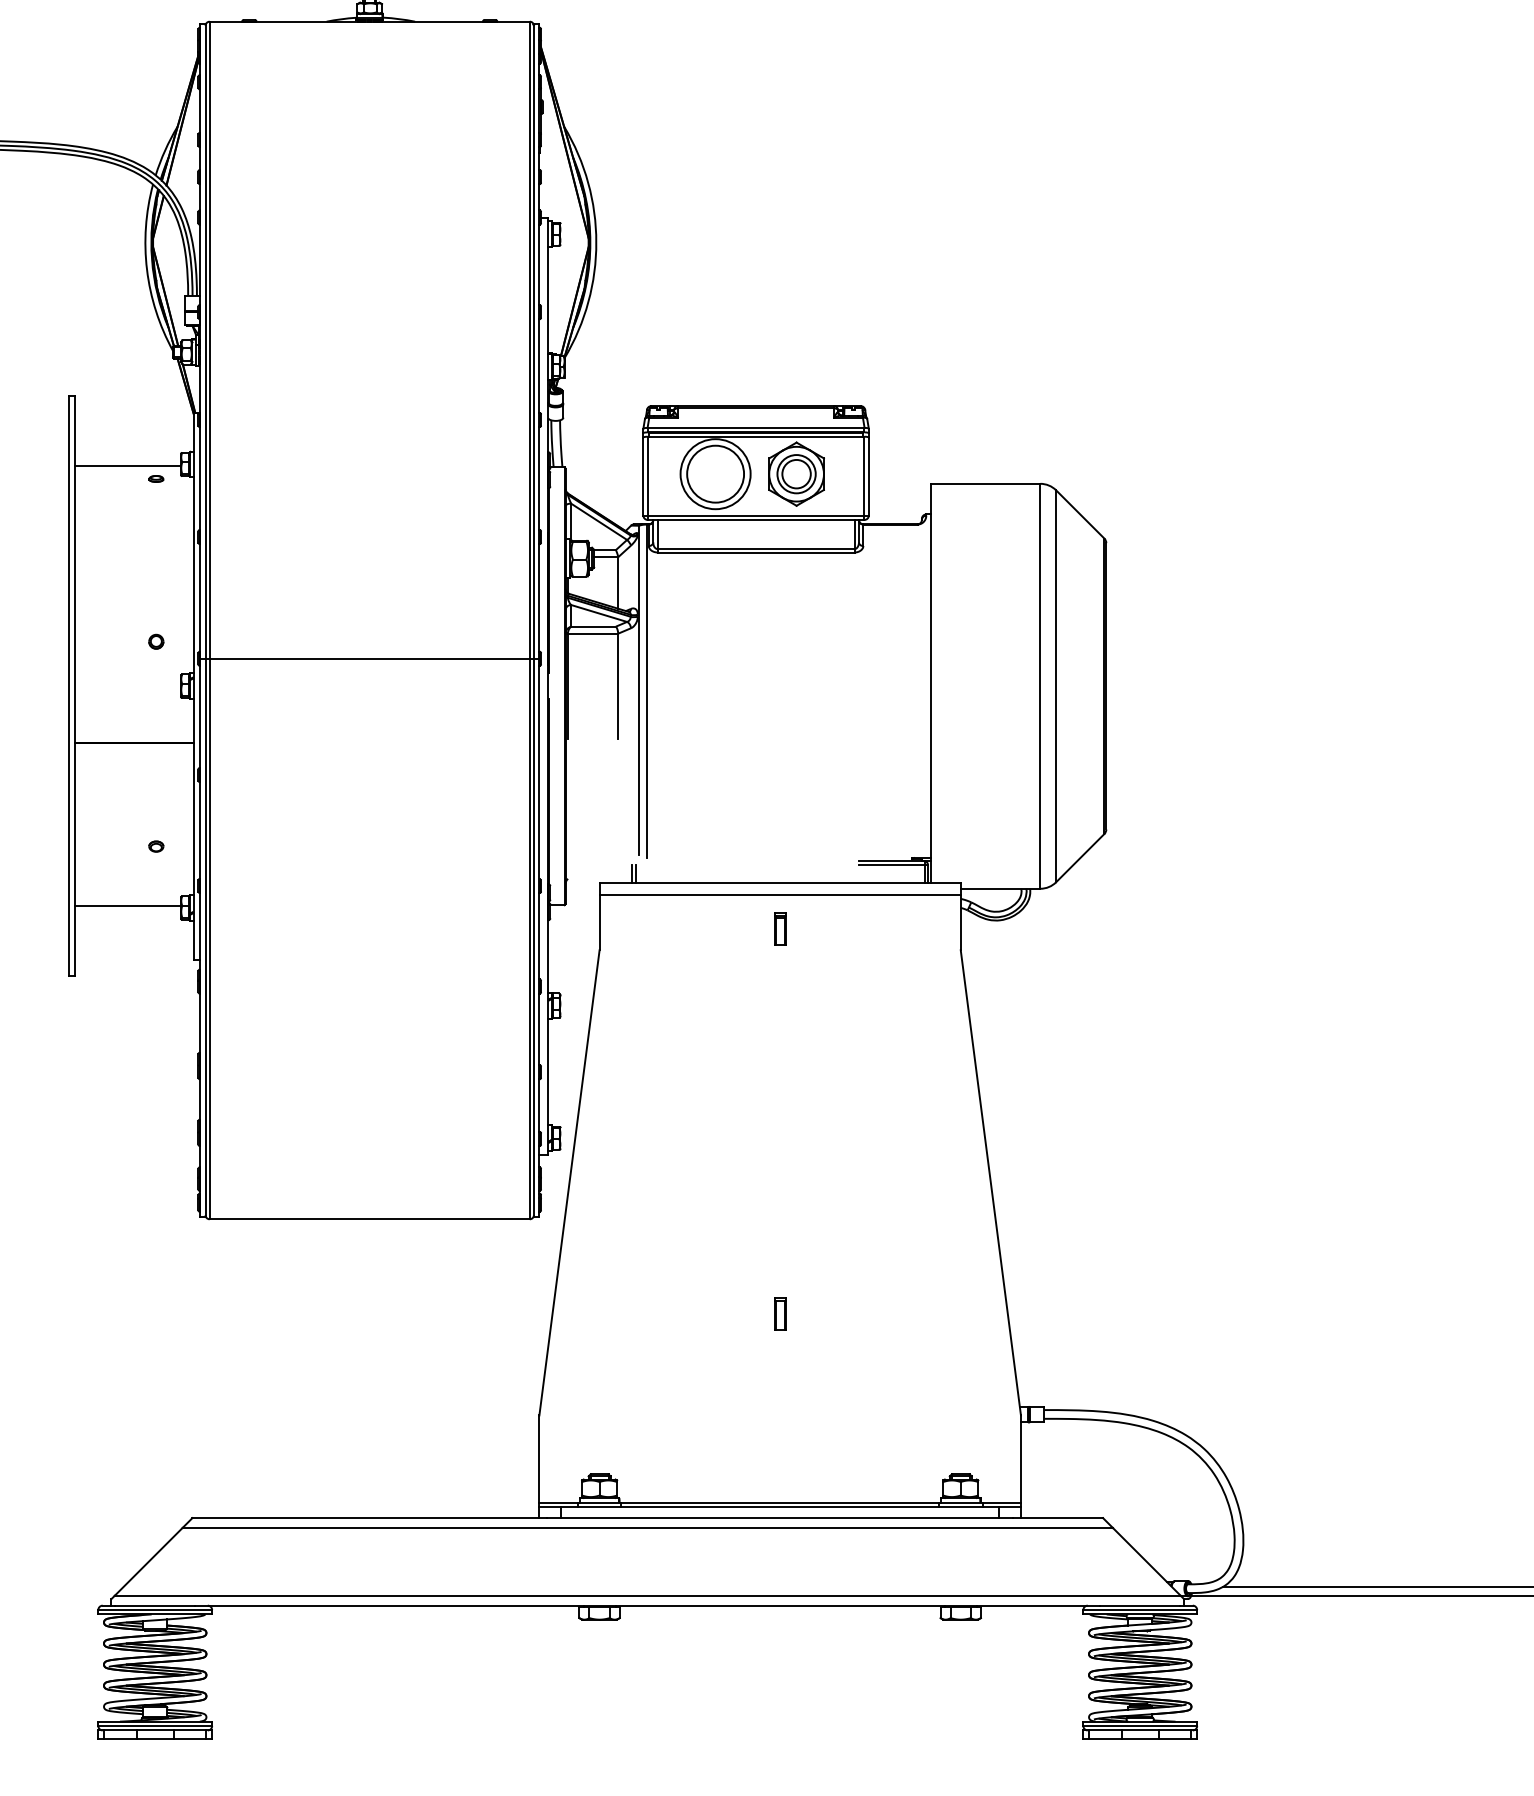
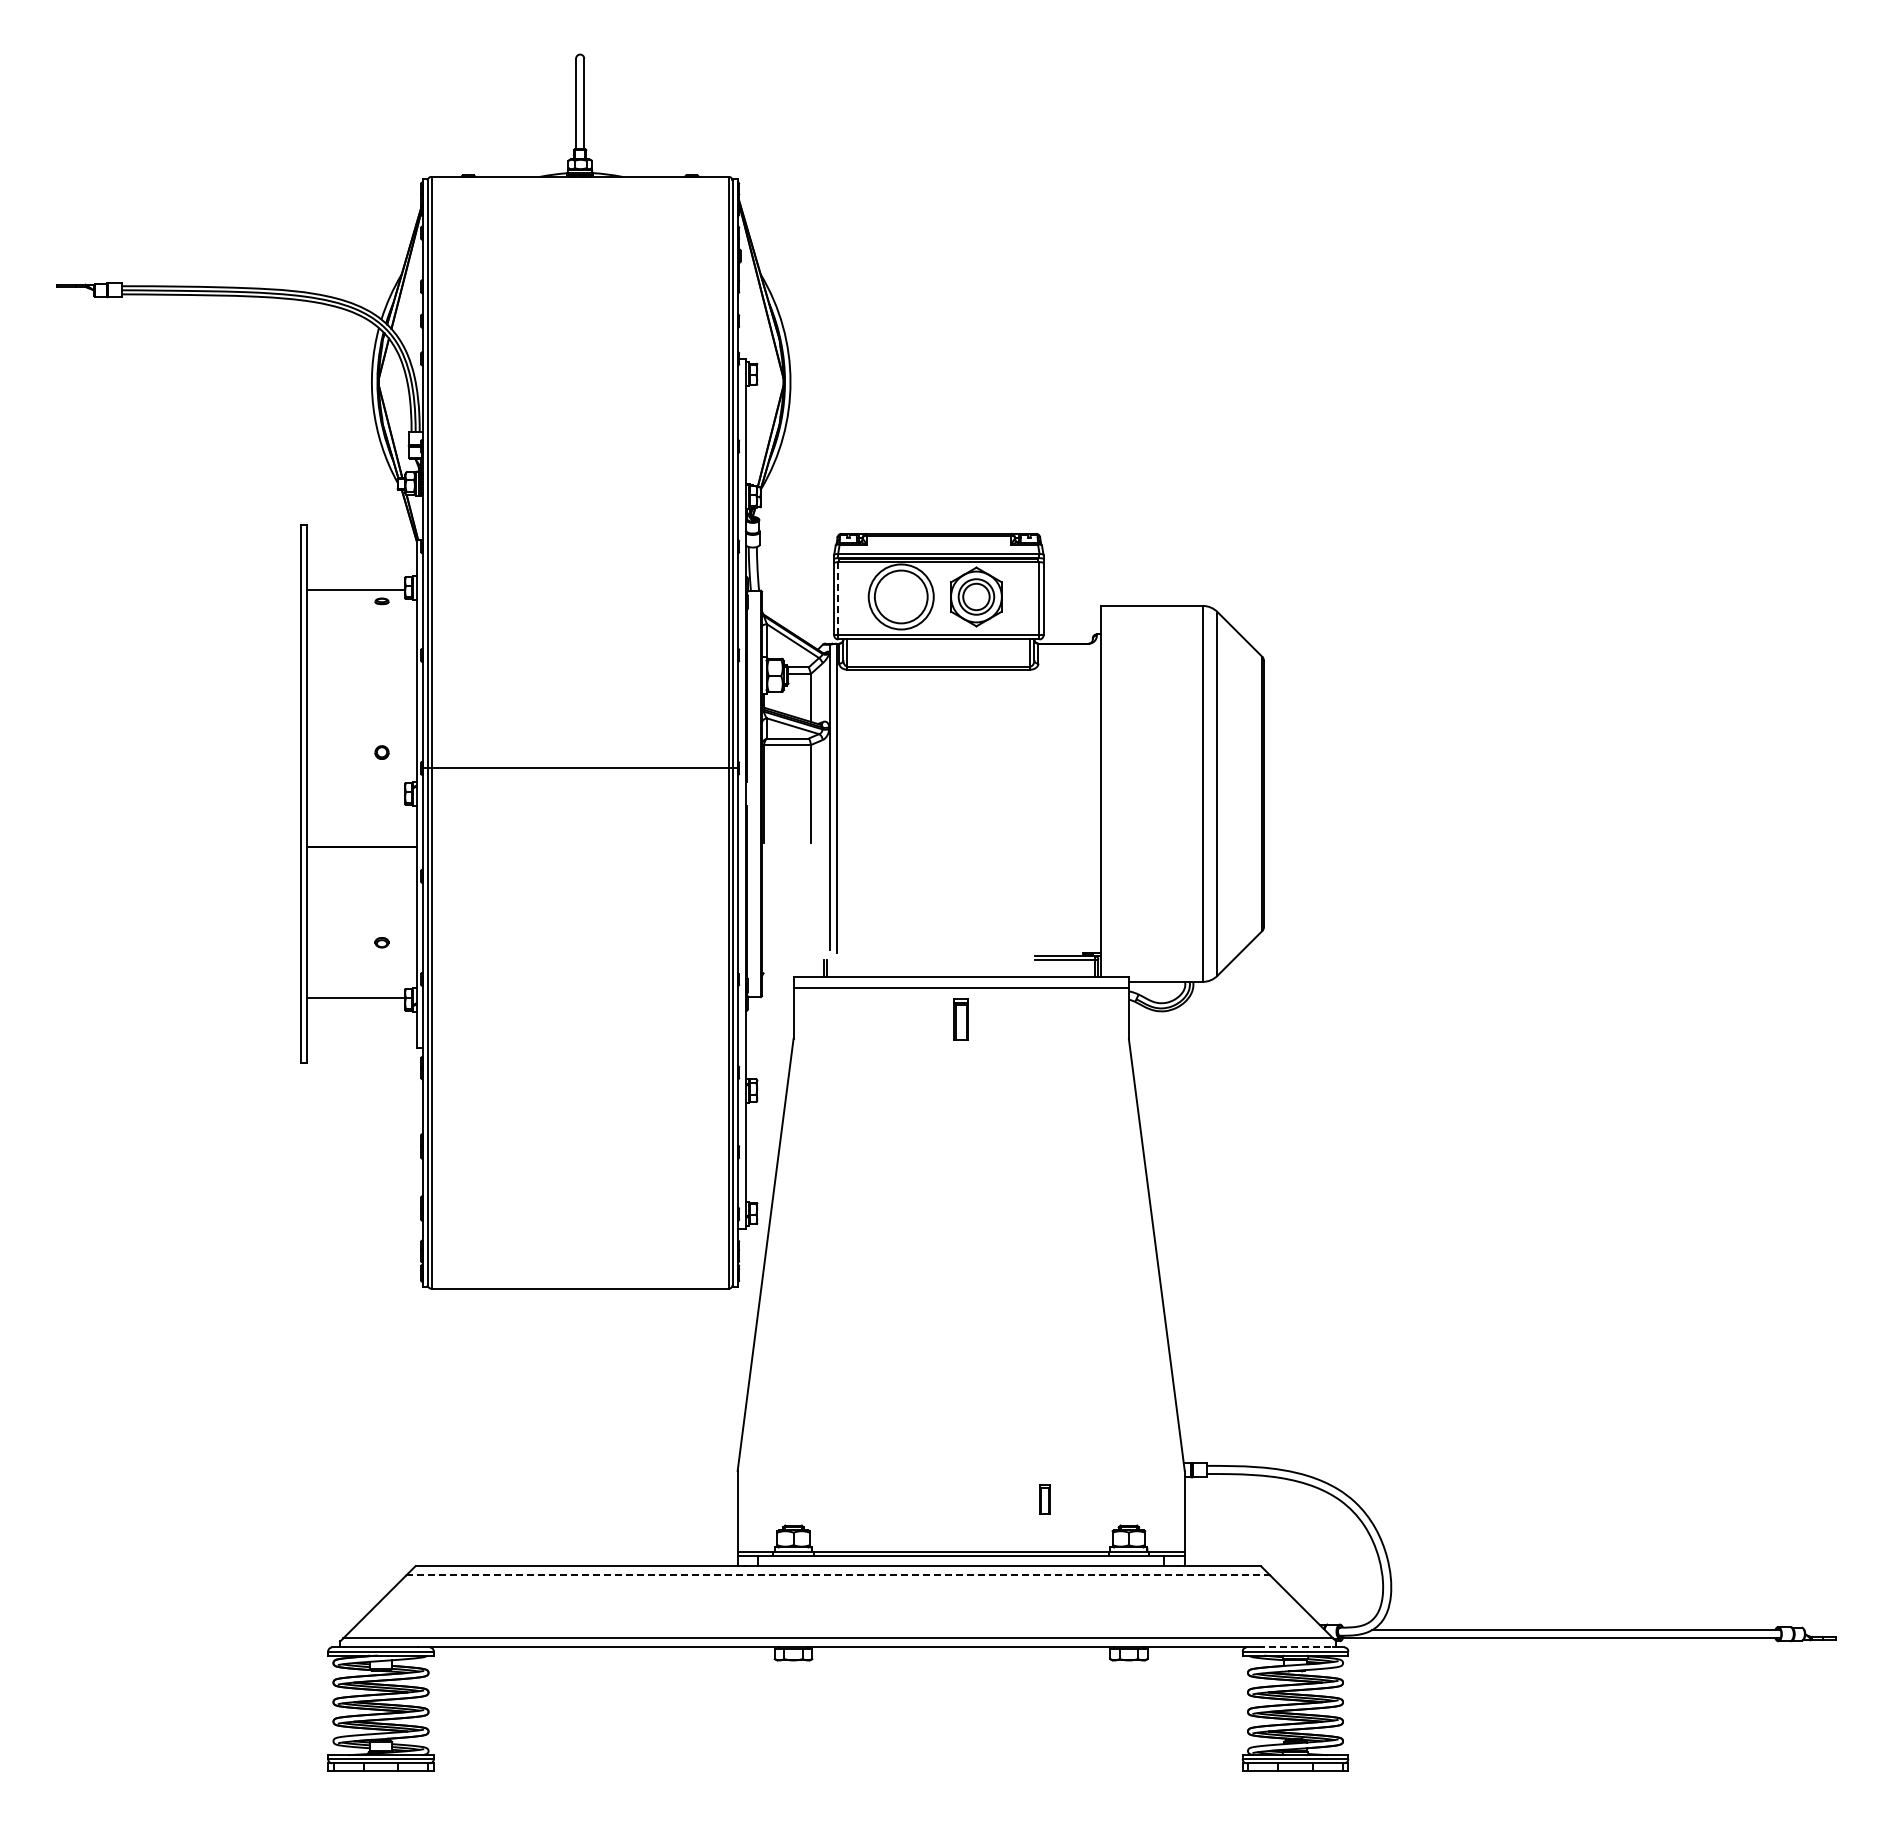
line: (648, 475) -> (838, 598), solid -> dashed
part: (779, 929) -> (960, 1019), size x1.4
part: (779, 1313) -> (1044, 1499), moved
line: (648, 1528) -> (838, 1575), solid -> dashed
line: (1141, 1605) -> (1296, 1647), solid -> dashed

